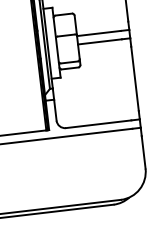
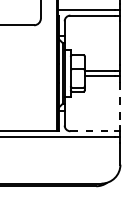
line: (135, 78) -> (120, 103), solid -> dashed
line: (100, 124) -> (93, 131), solid -> dashed

